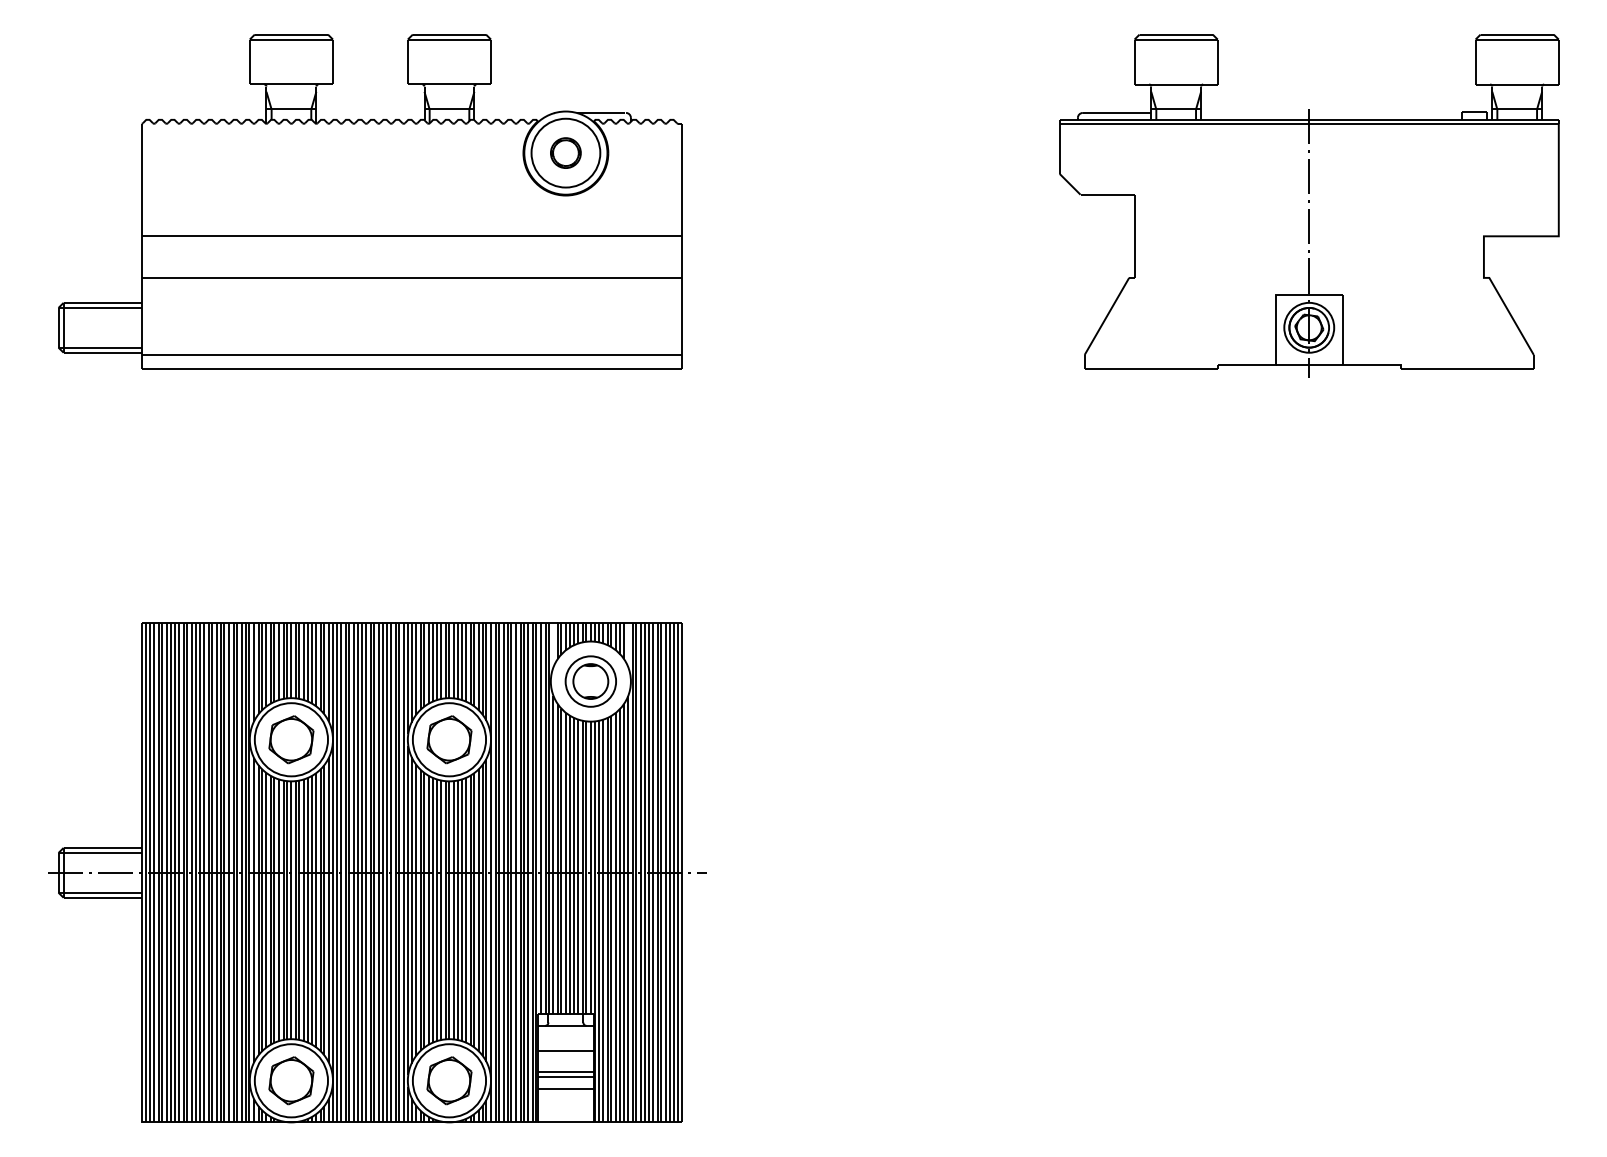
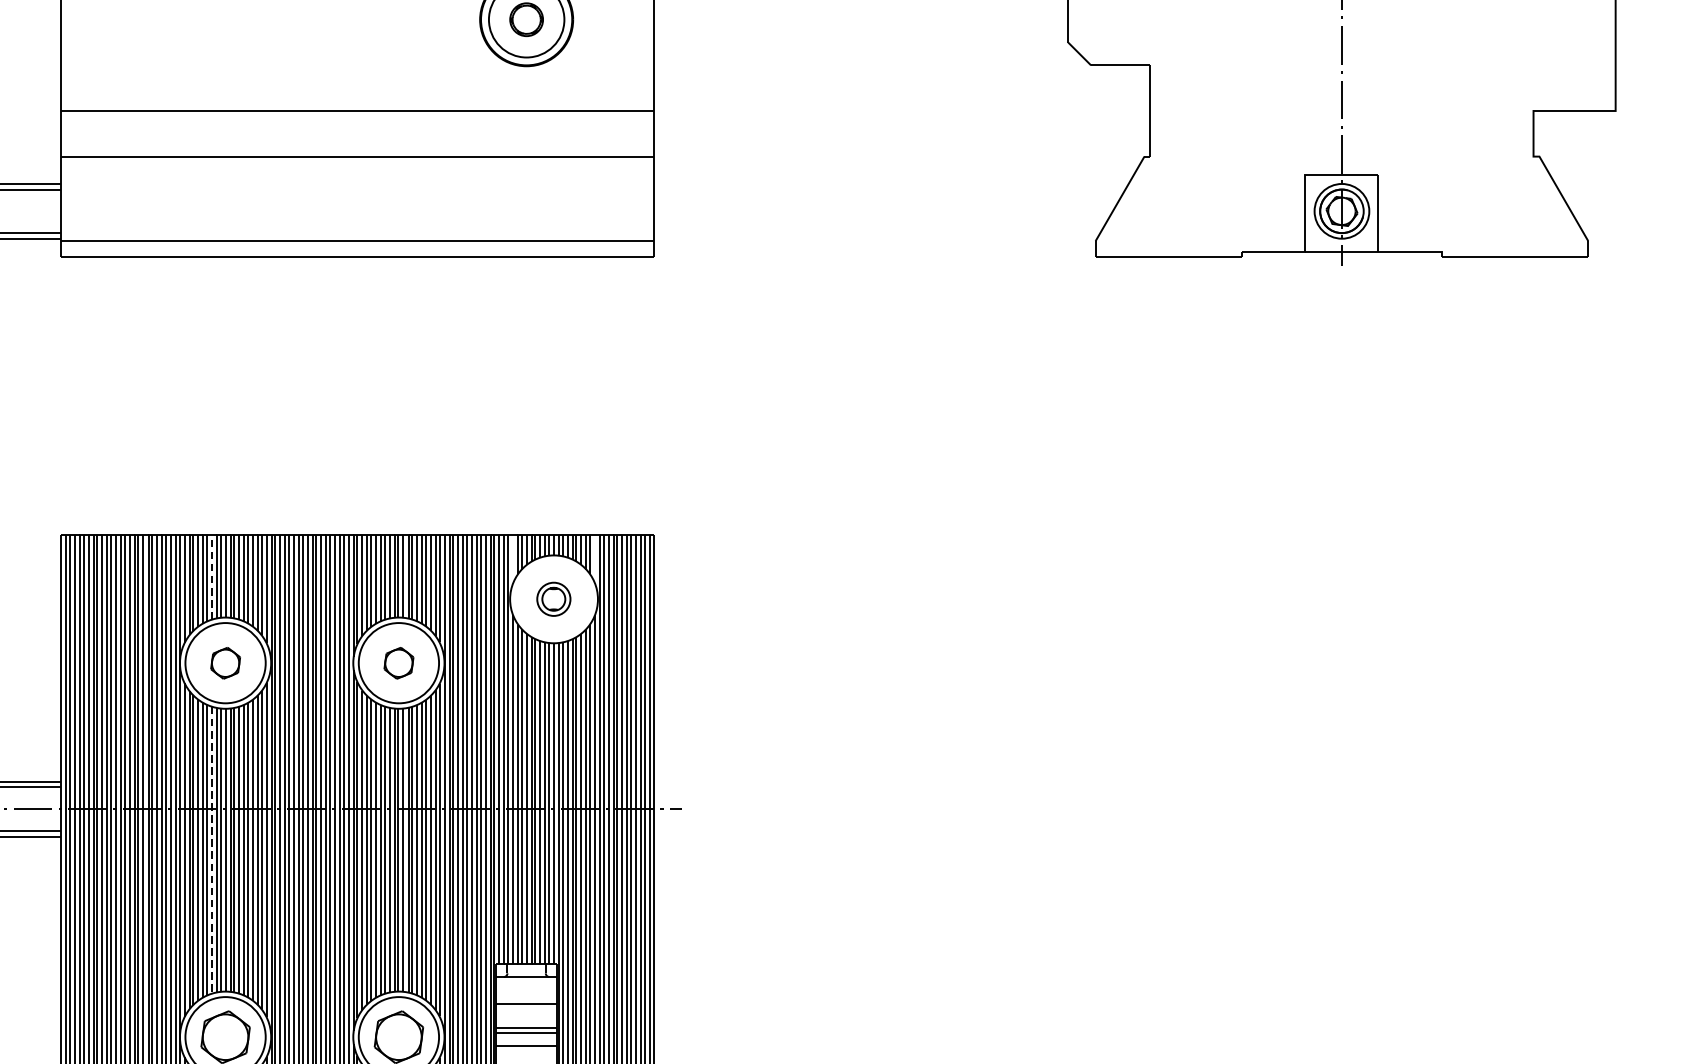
line: (278, 661) -> (211, 577), solid -> dashed
part: (590, 681) -> (553, 599), size x0.6
part: (291, 739) -> (225, 662), size x0.6
part: (449, 739) -> (398, 662), size x0.6
line: (278, 910) -> (211, 850), solid -> dashed

